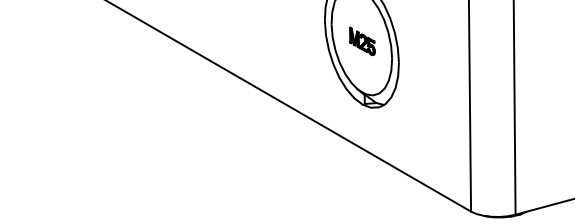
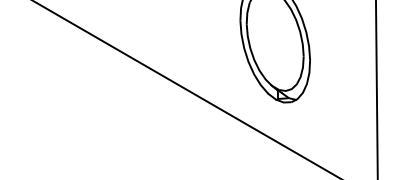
part: (362, 41) -> (275, 40), removed

